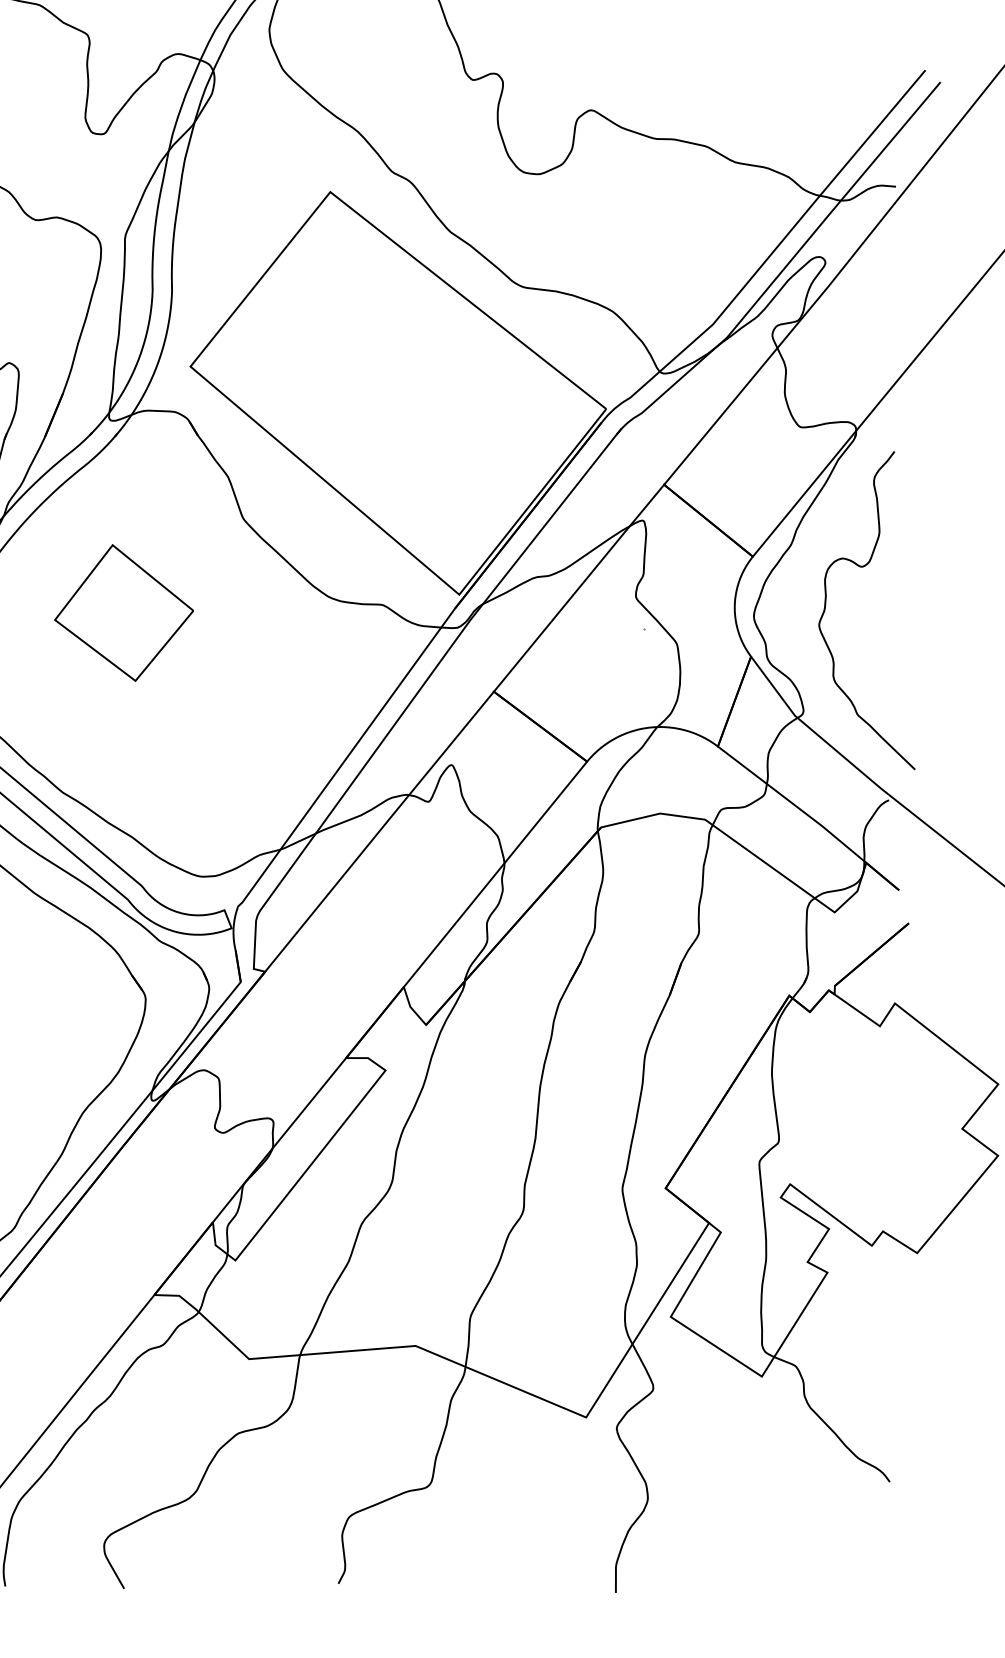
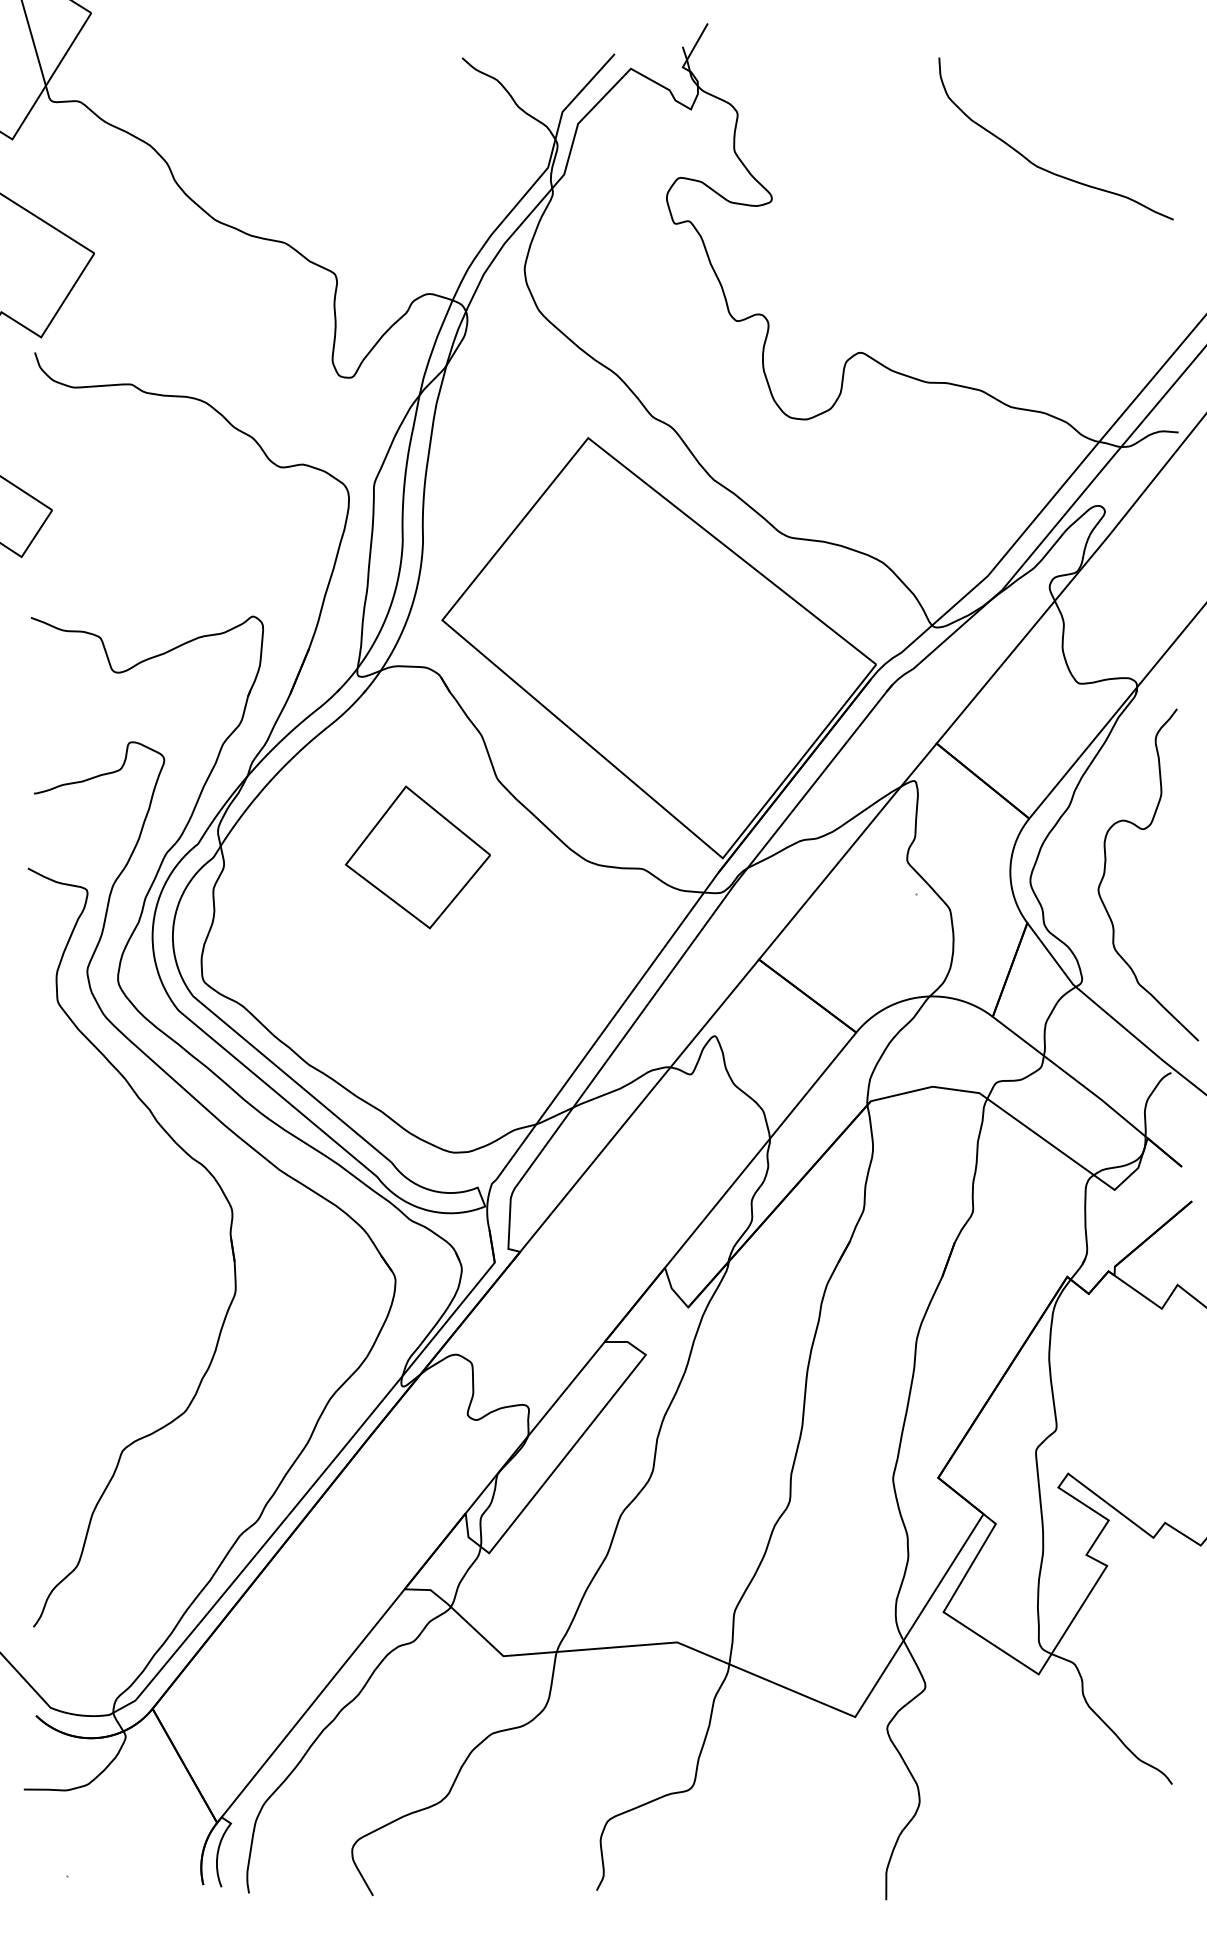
part: (123, 613) -> (417, 857), moved

